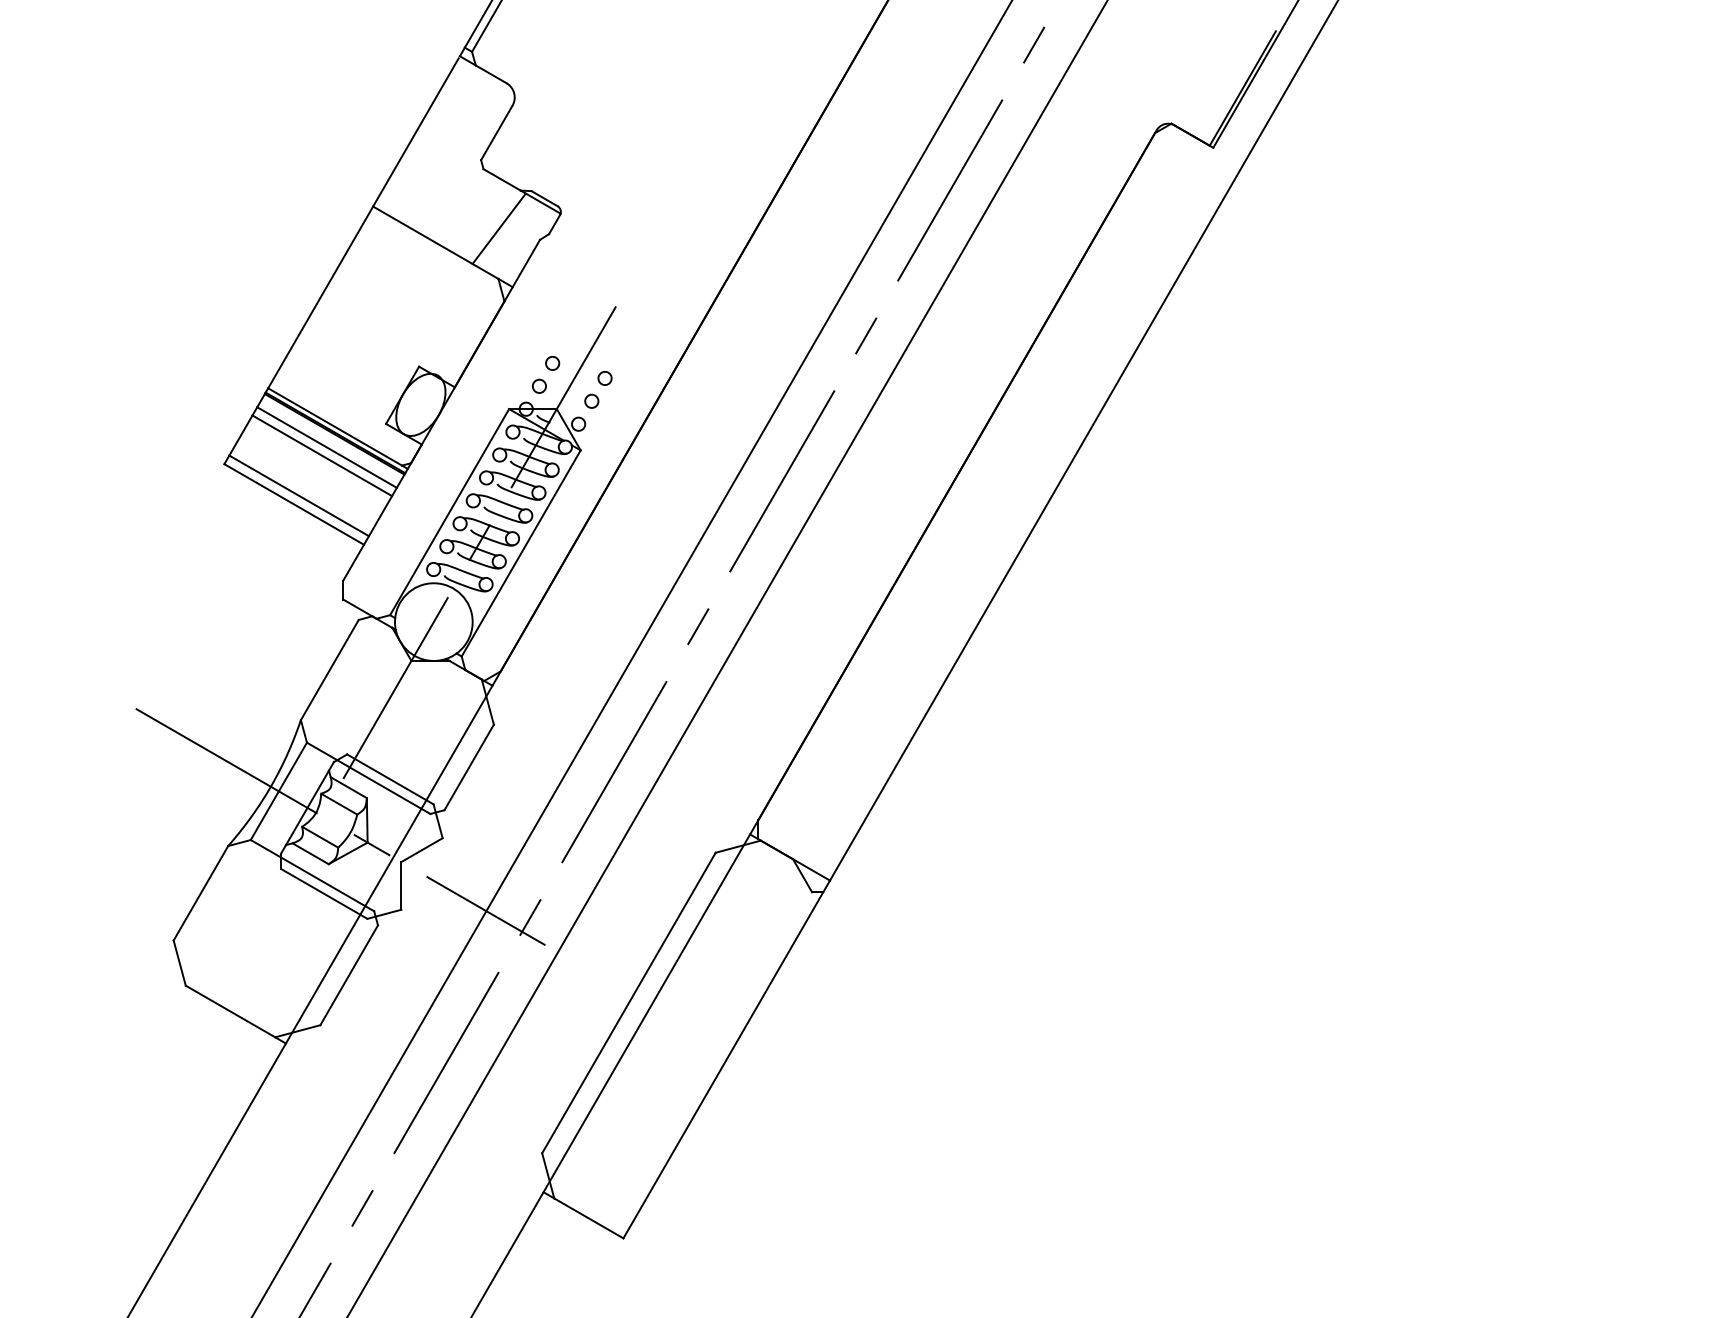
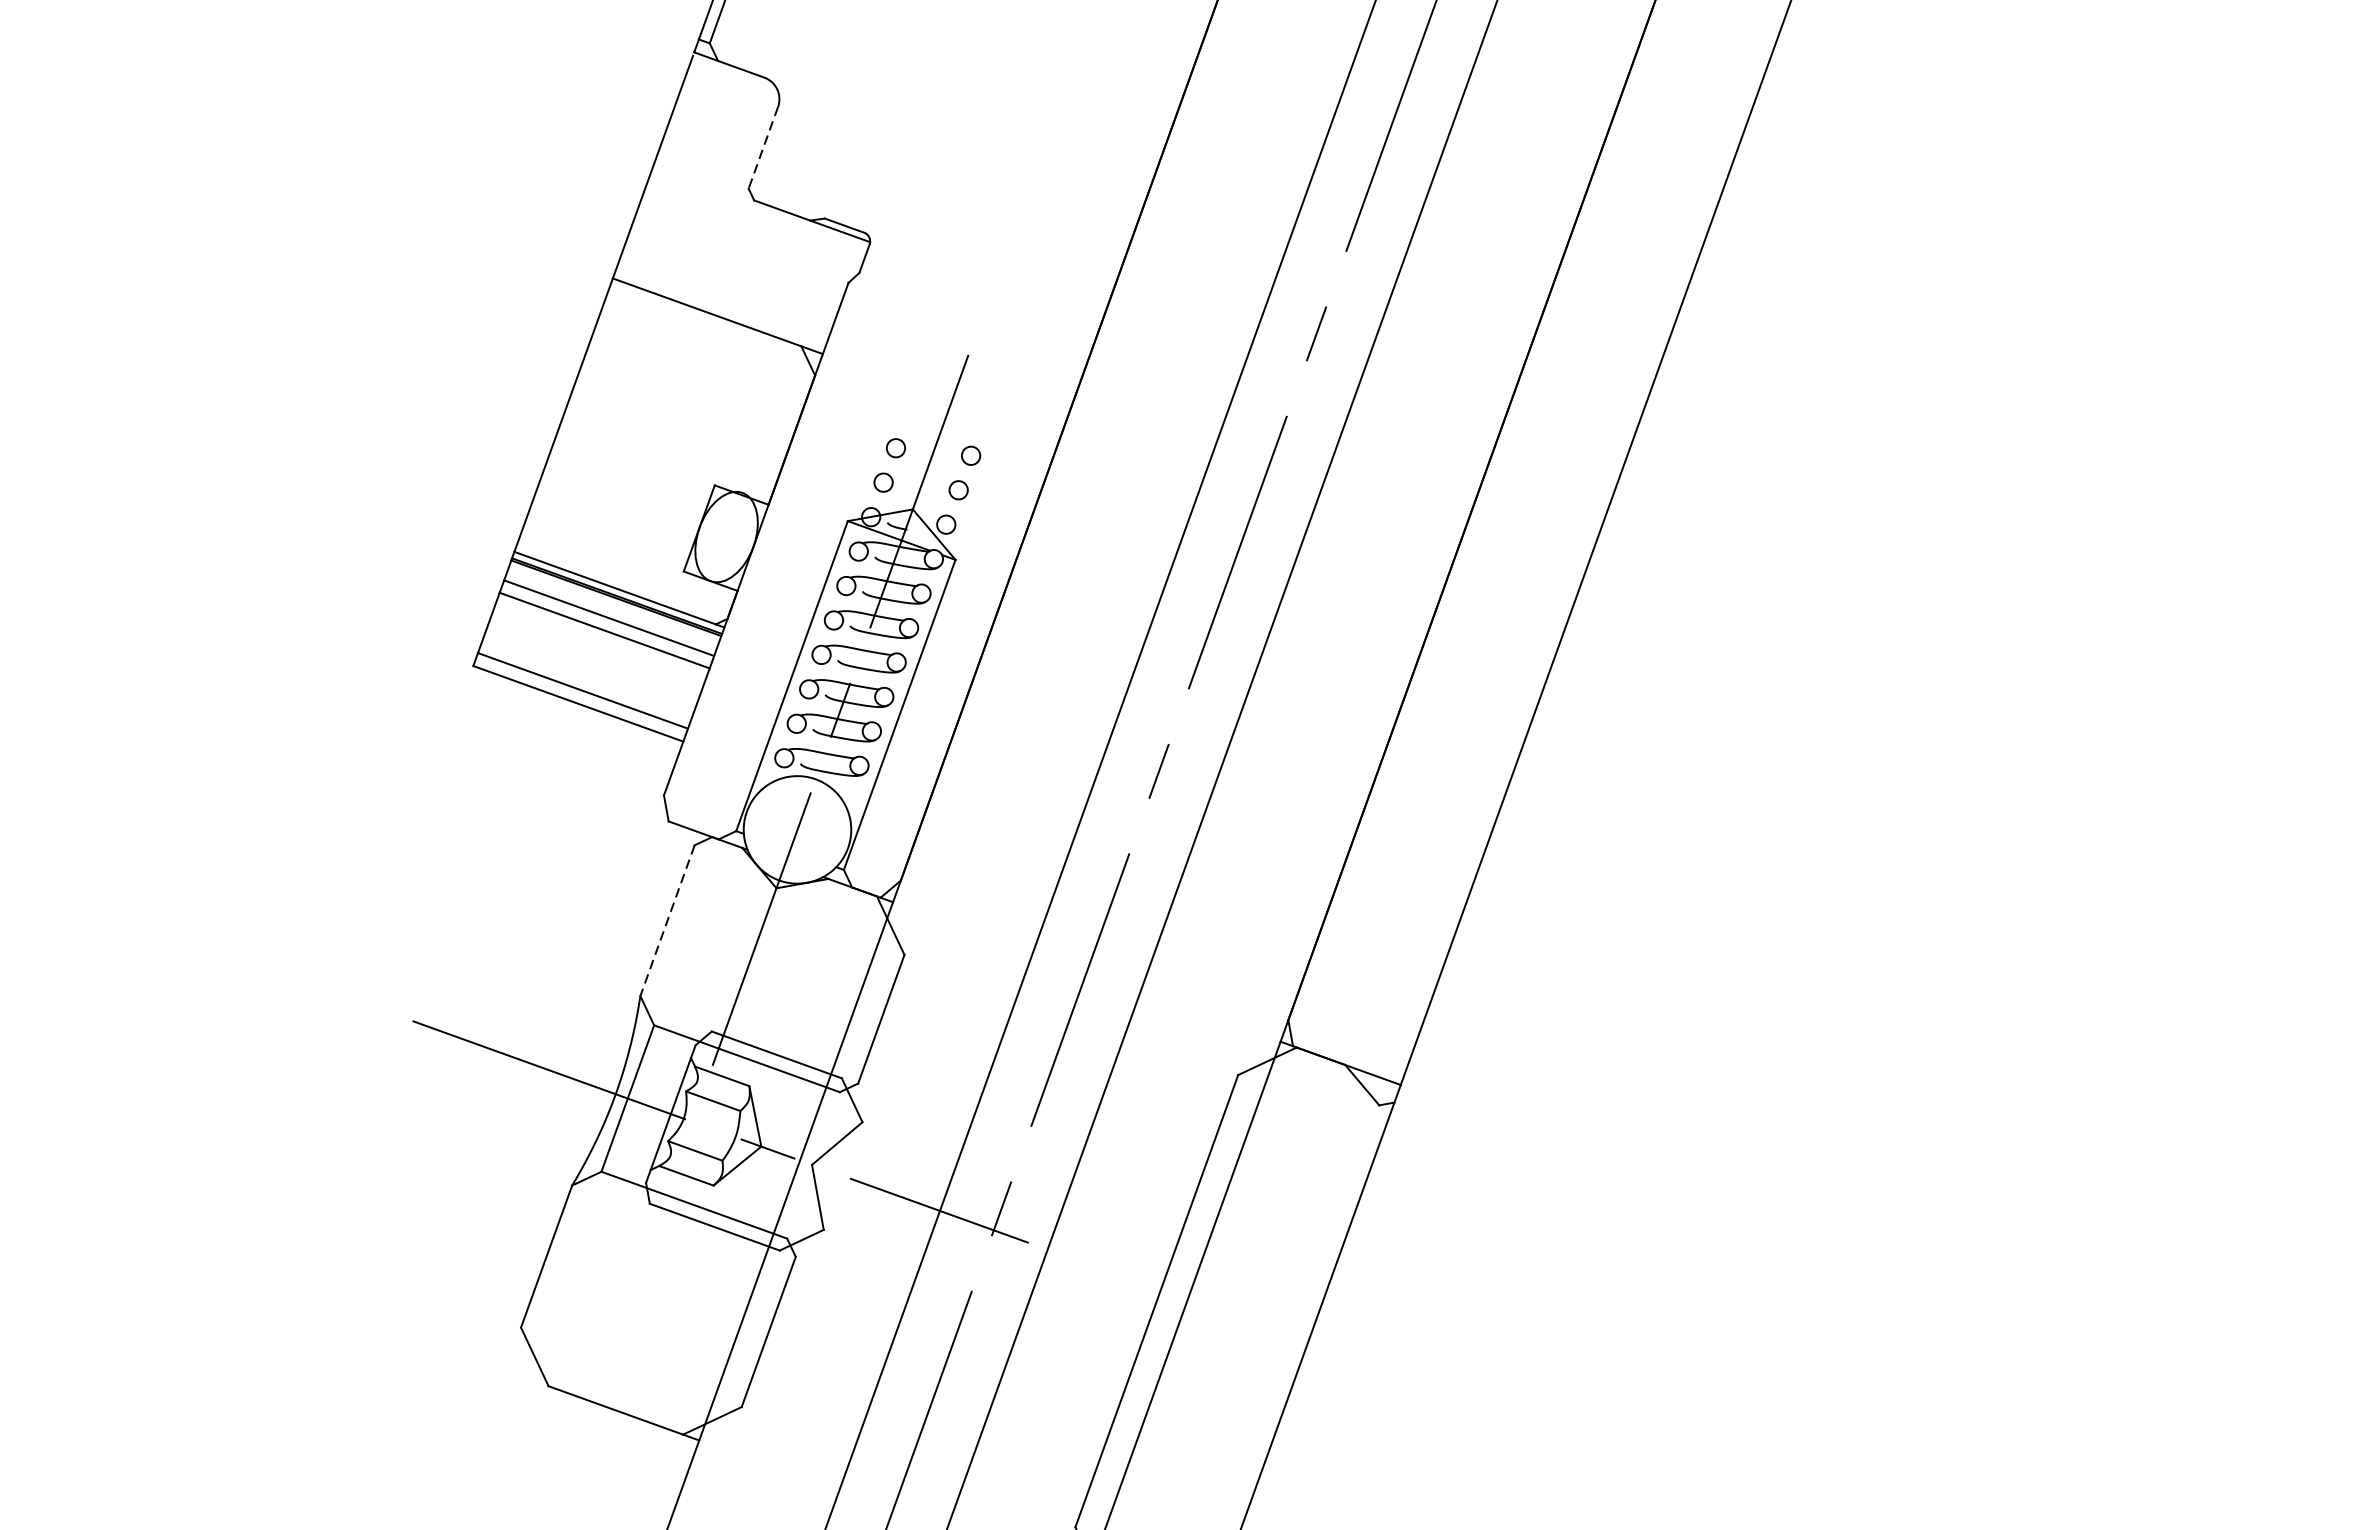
line: (496, 133) -> (763, 148), solid -> dashed
line: (498, 228) -> (789, 277), removed
line: (329, 670) -> (667, 921), solid -> dashed

